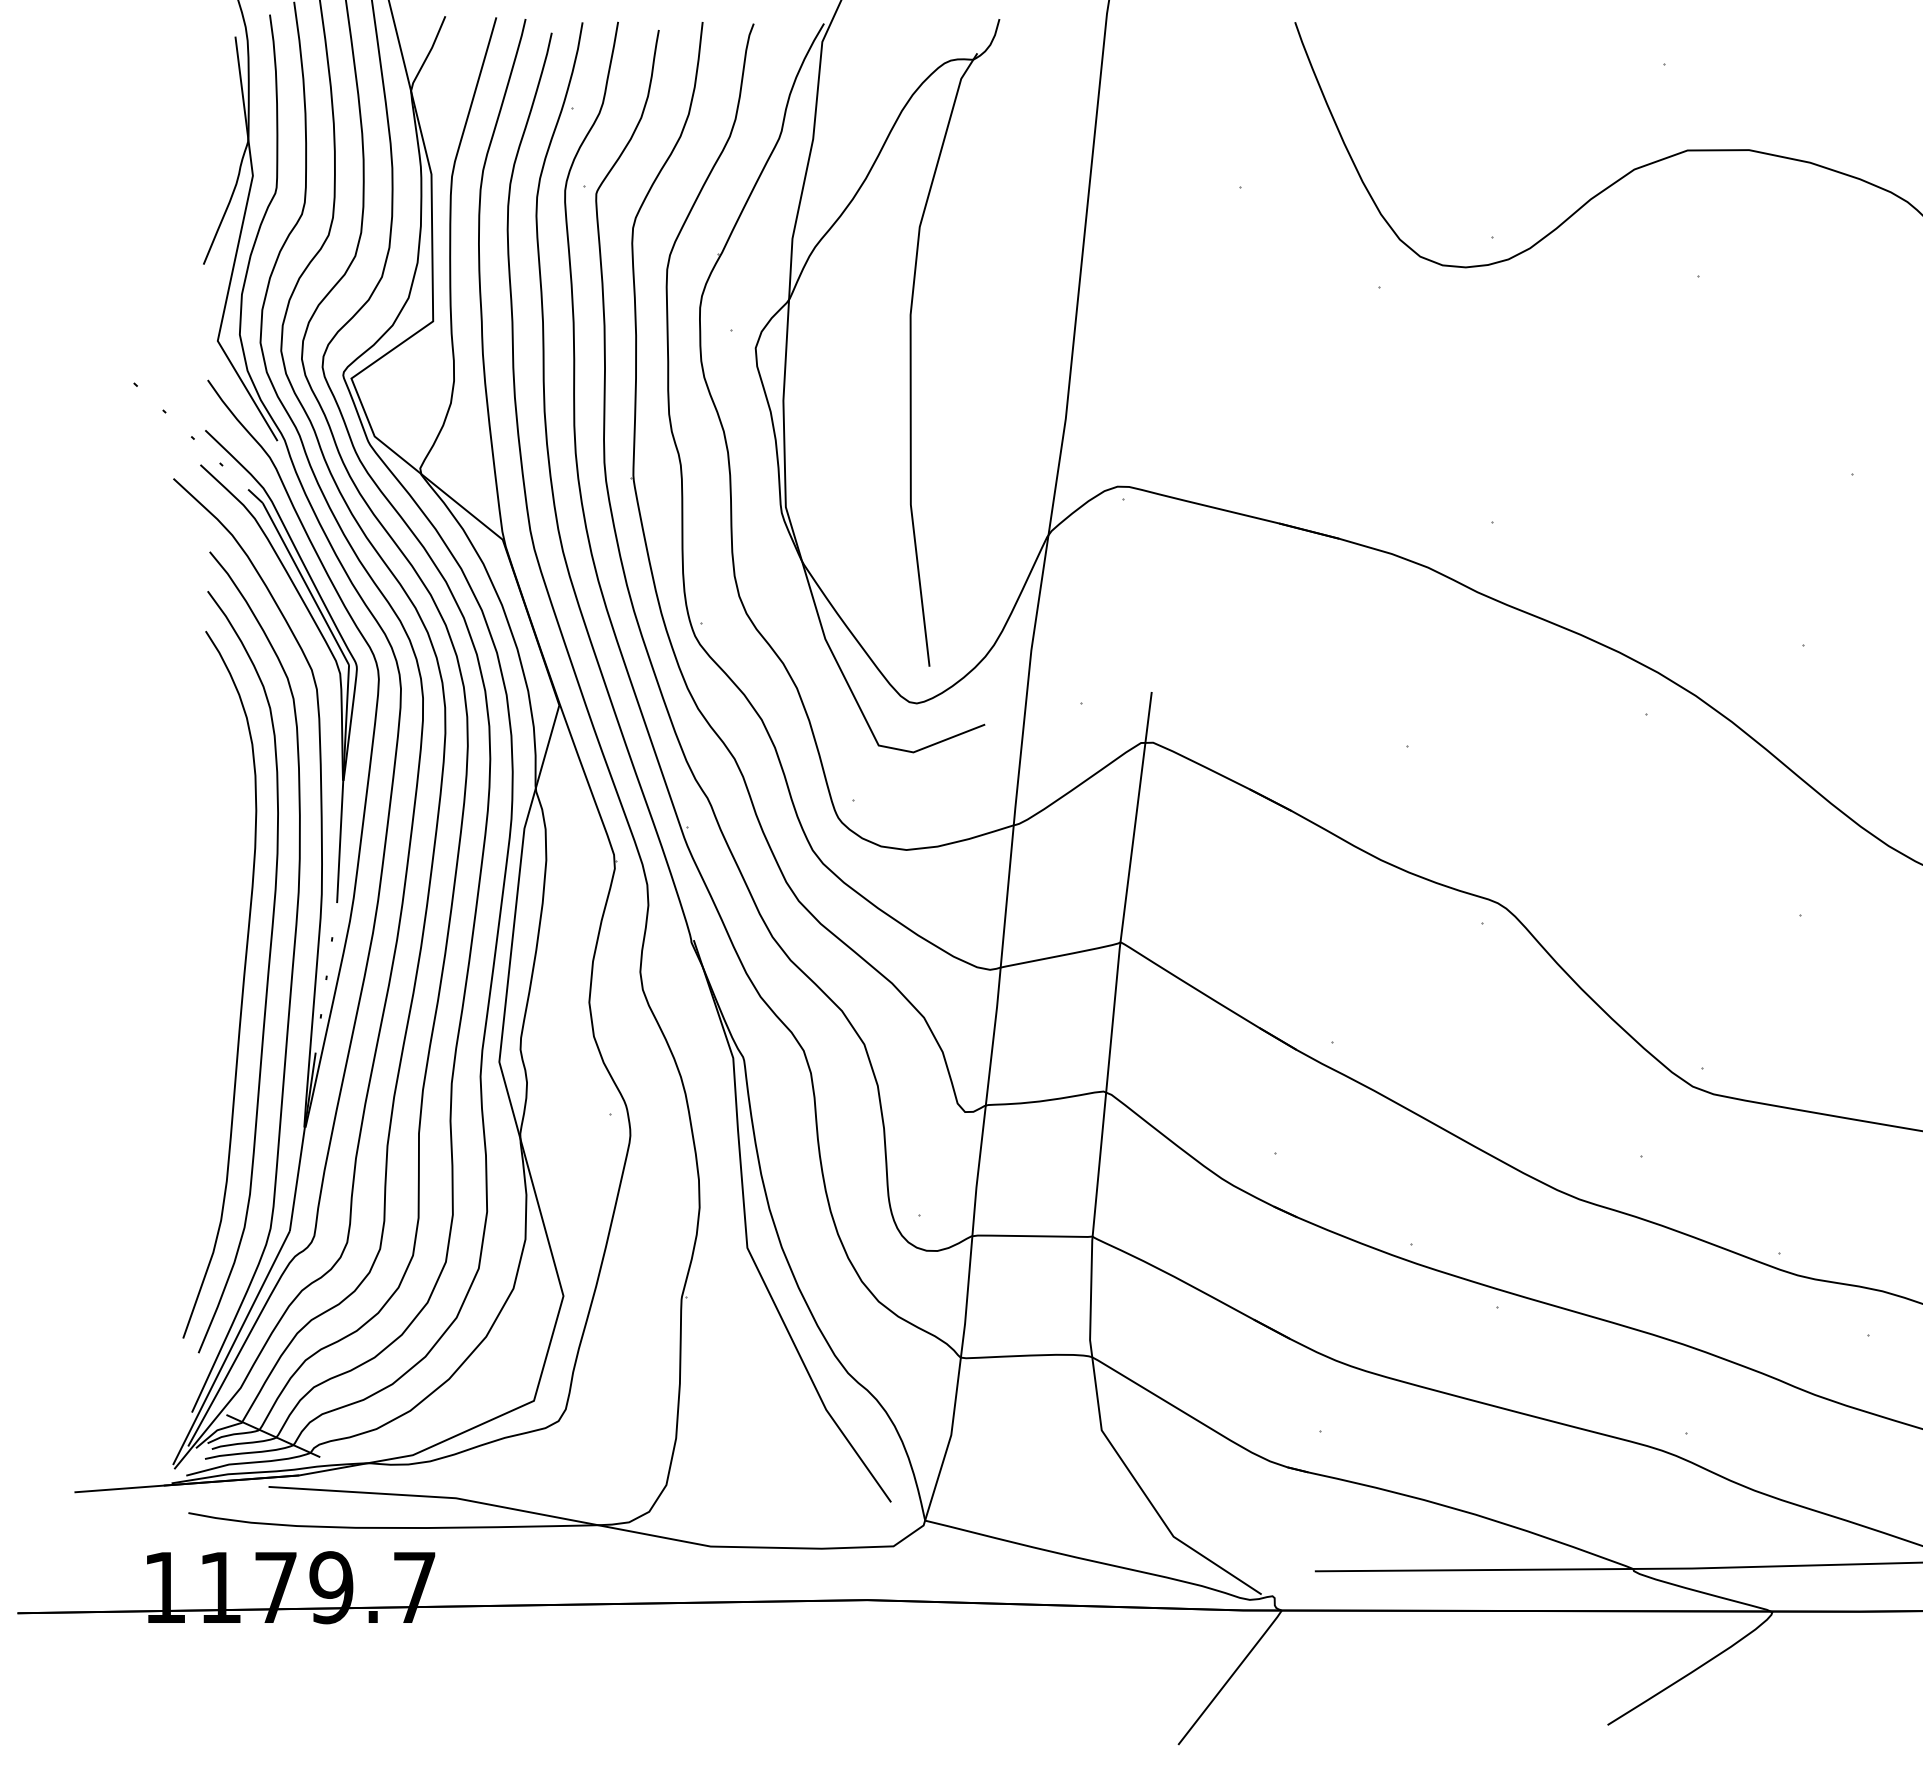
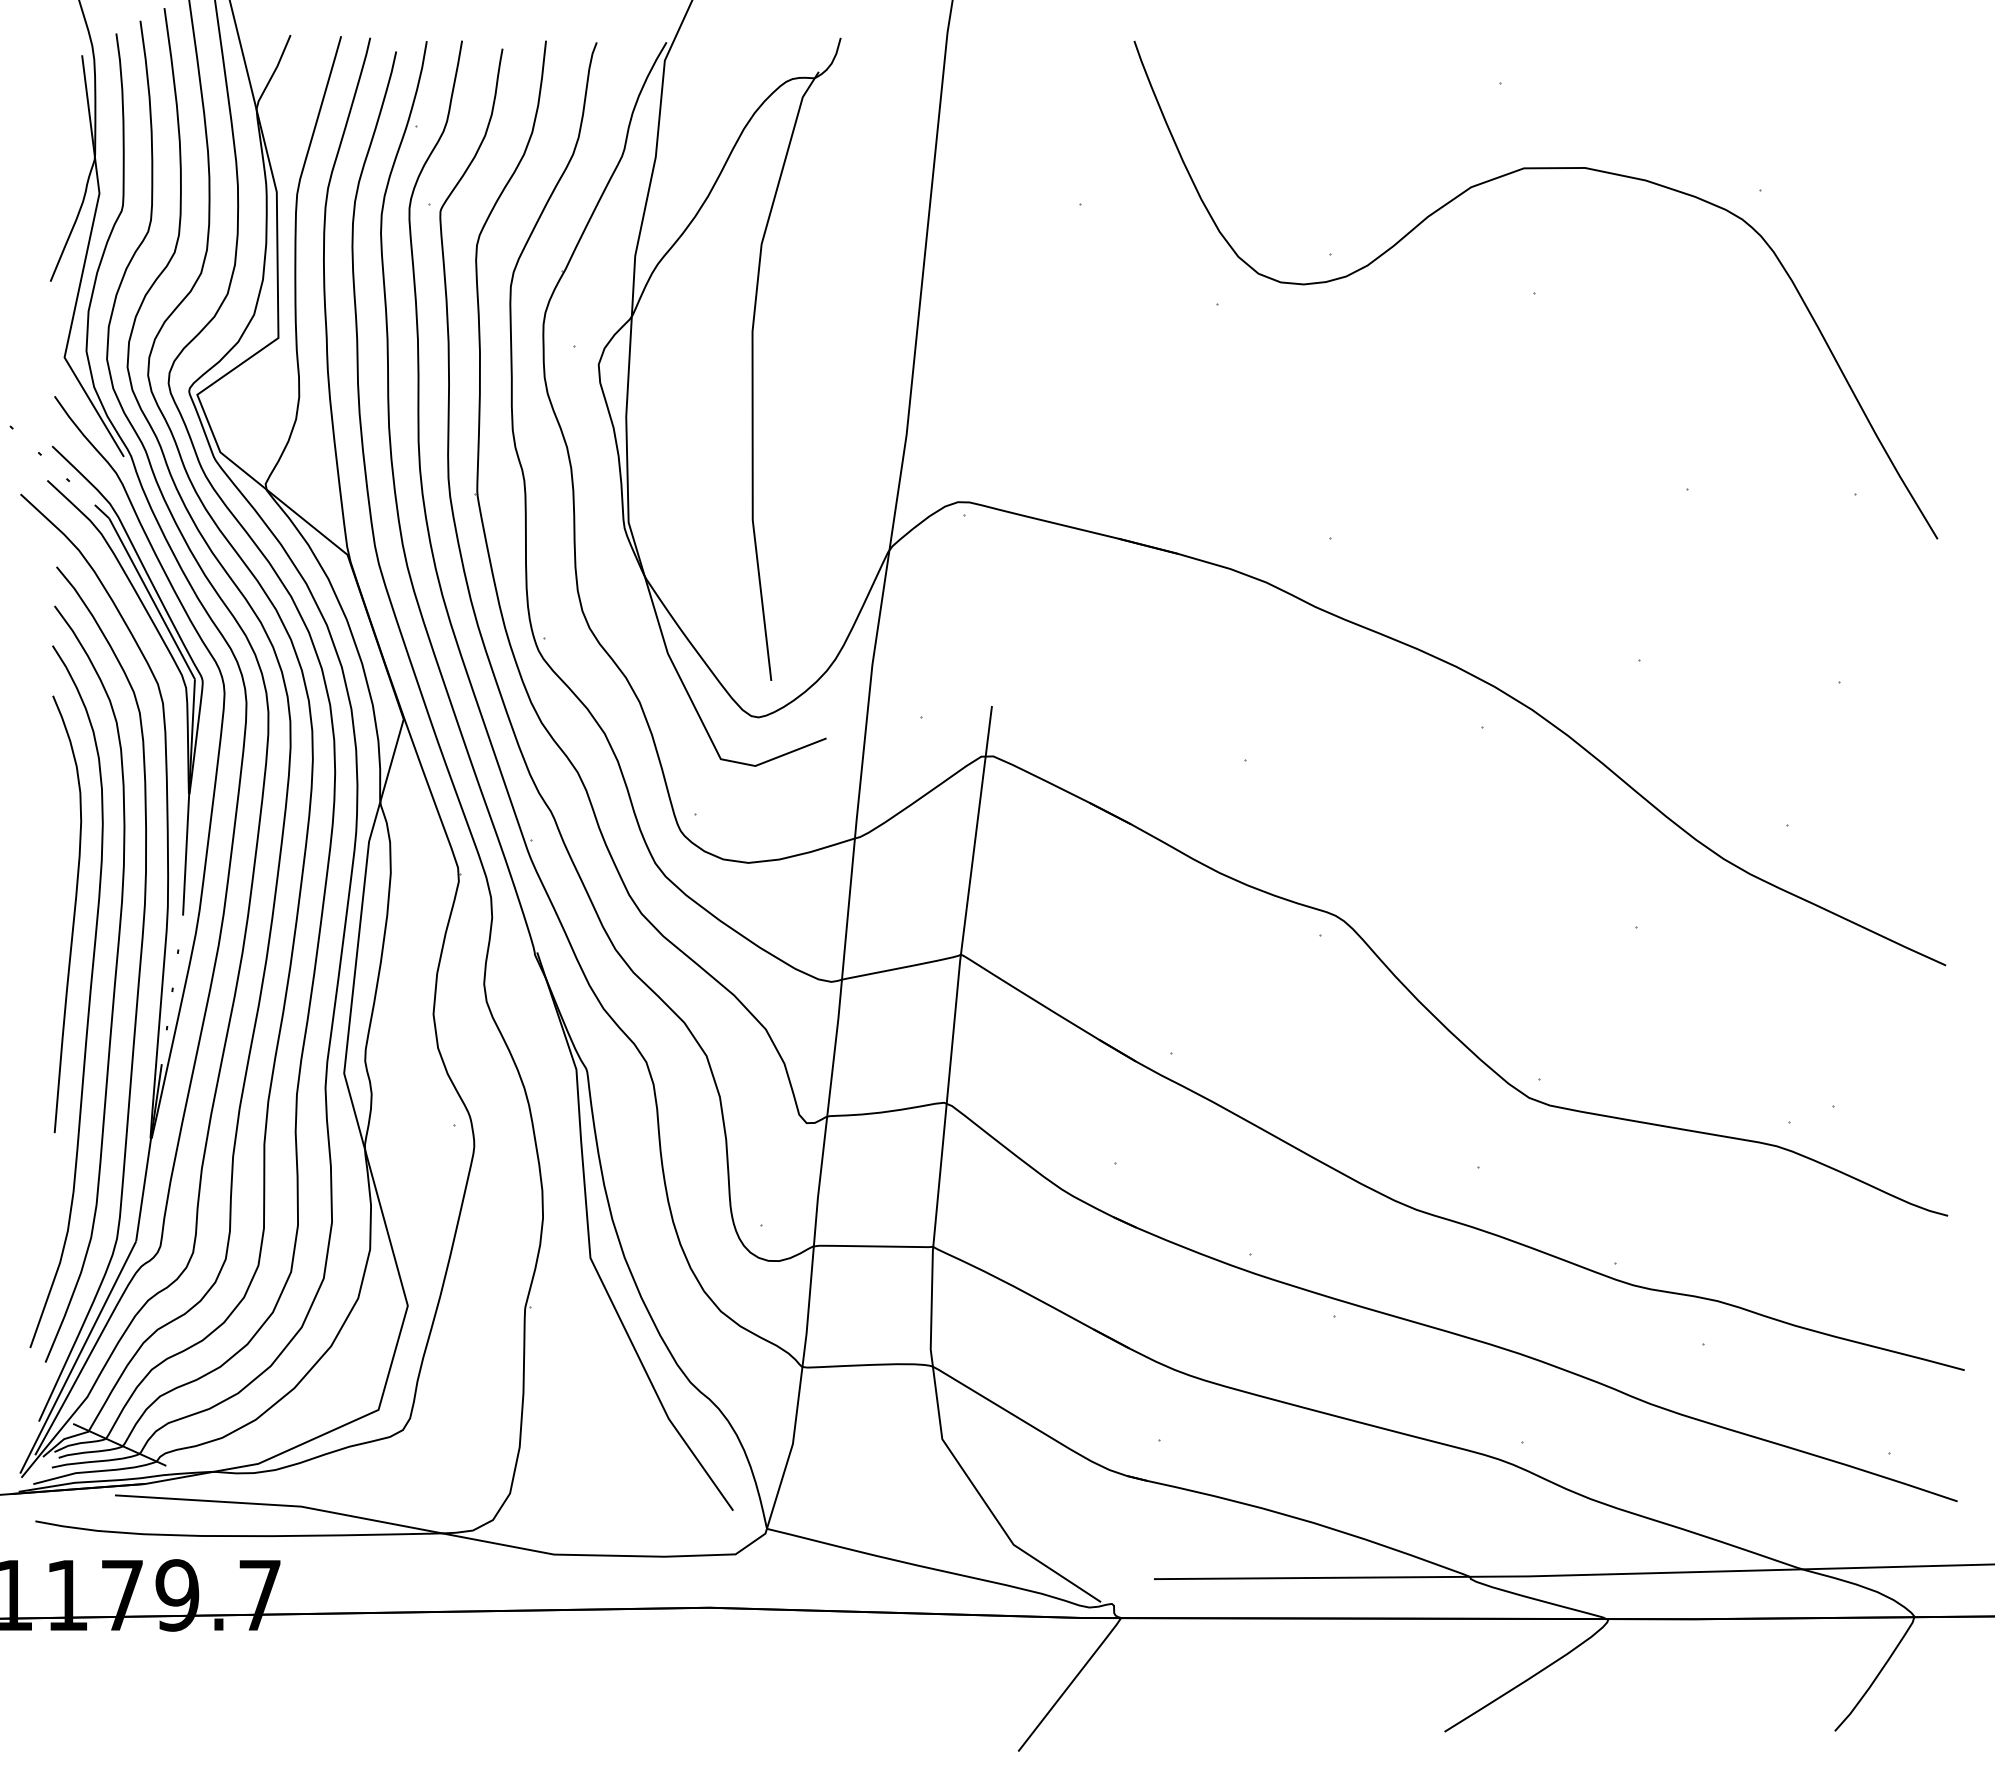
curve: (226, 901) -> (73, 914), added

